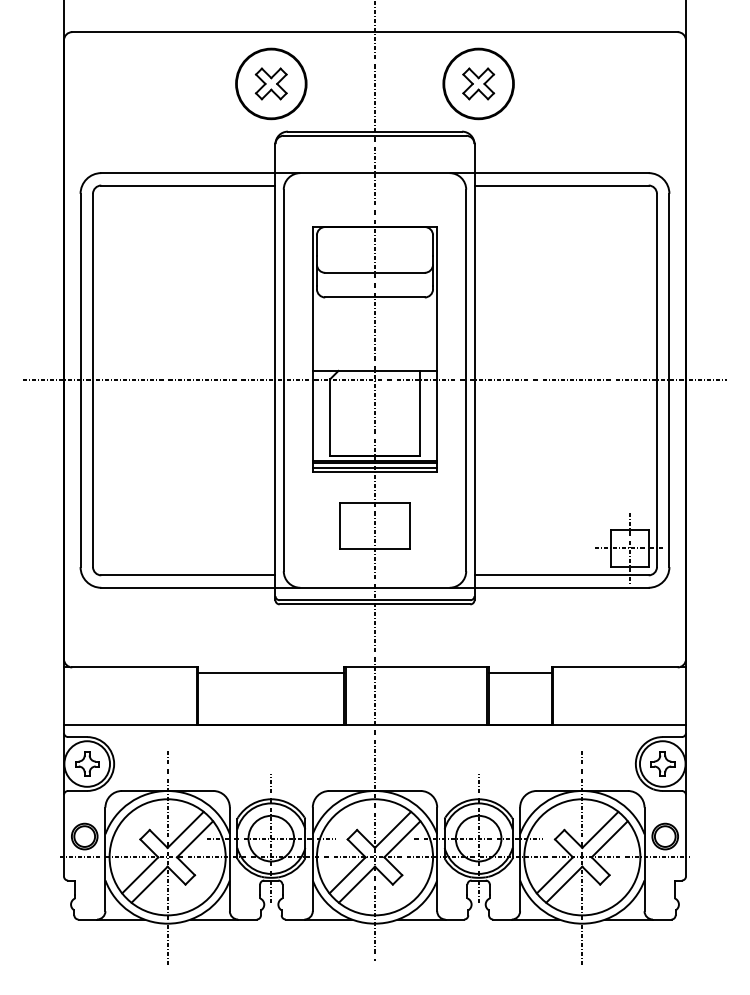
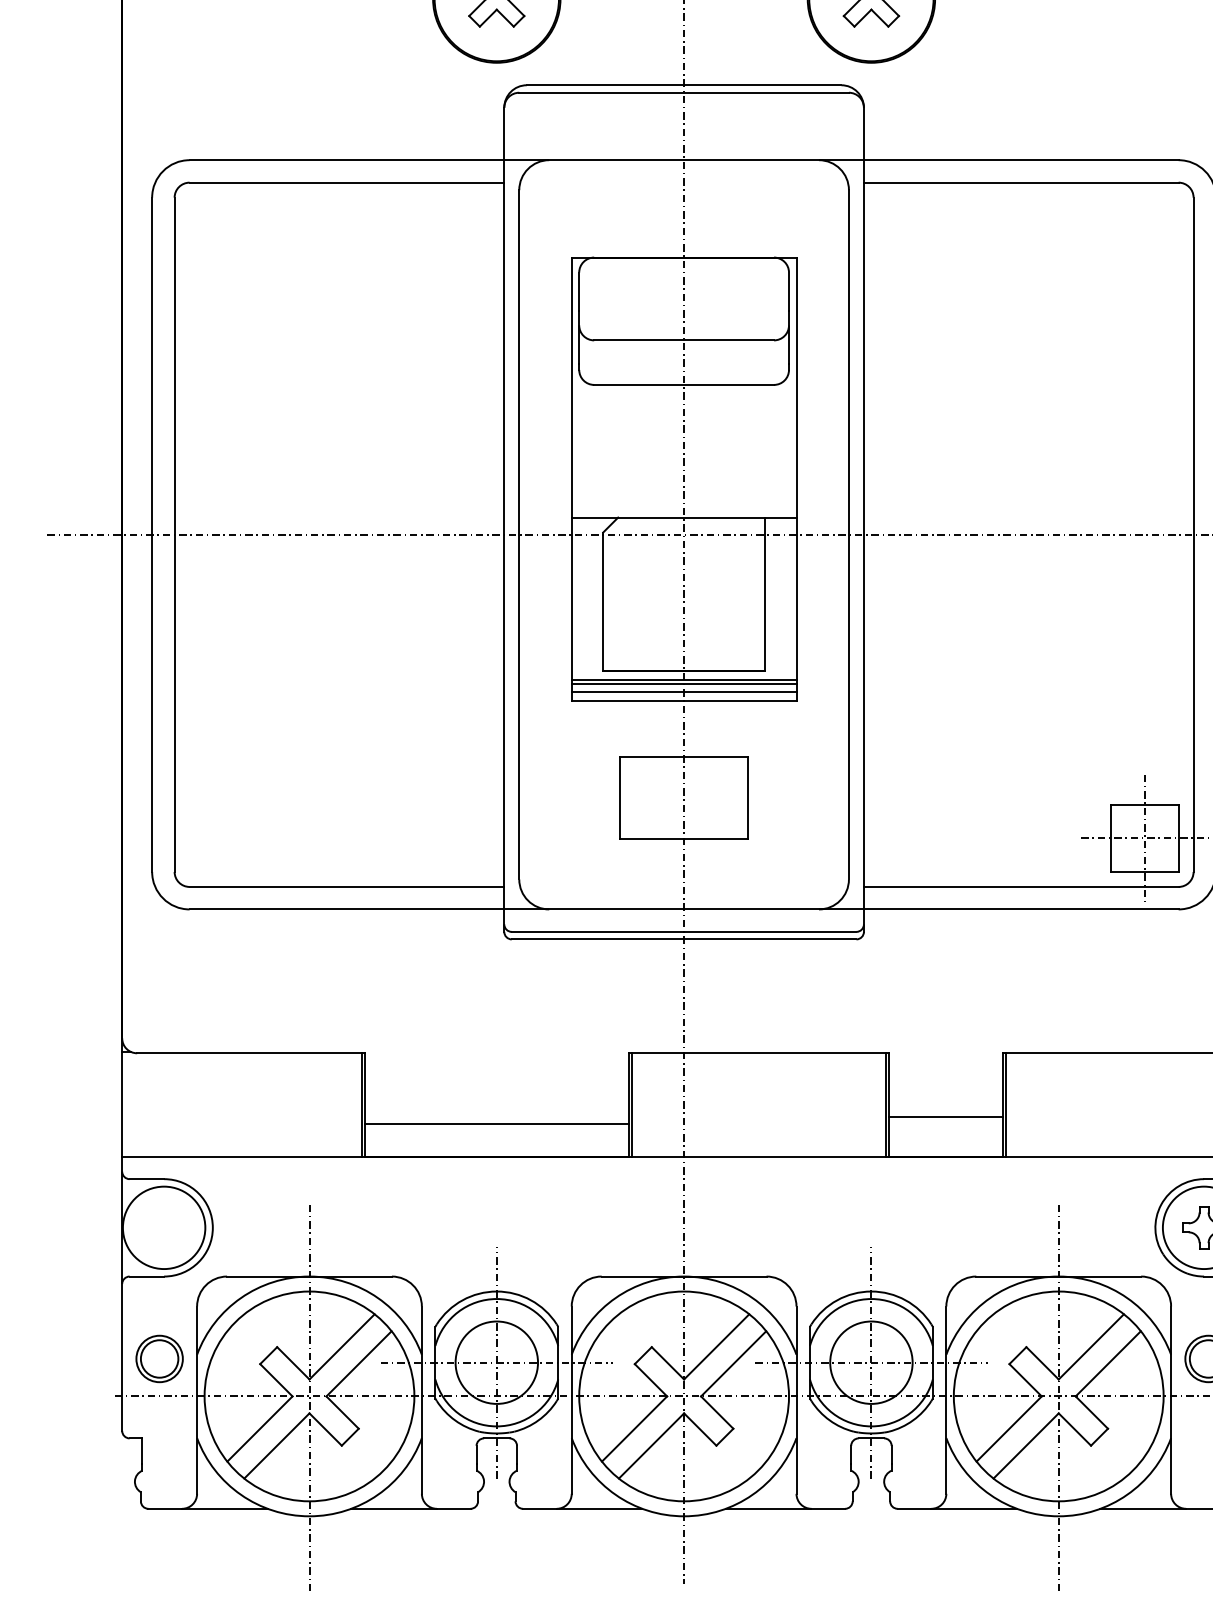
line: (271, 672) -> (497, 1123), moved
line: (519, 672) -> (945, 1116), moved
part: (87, 763) -> (164, 1226), removed

